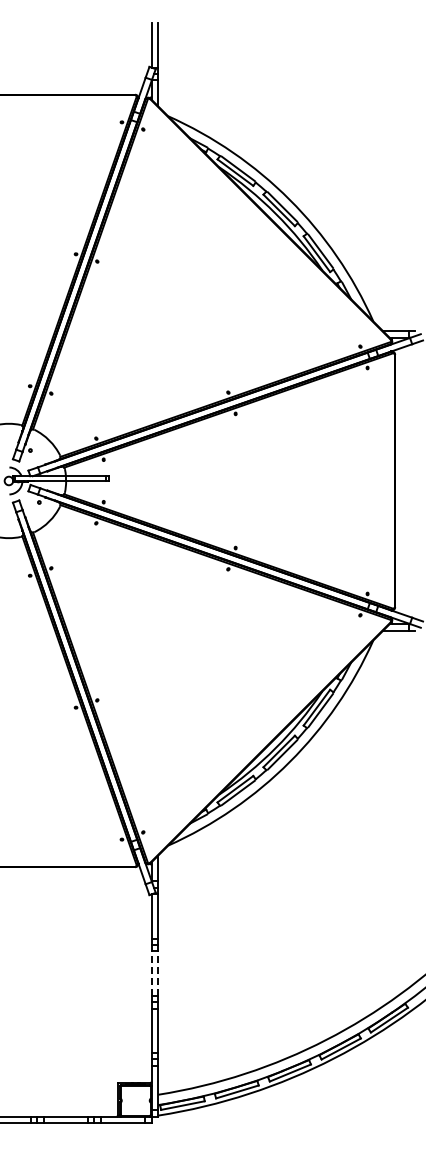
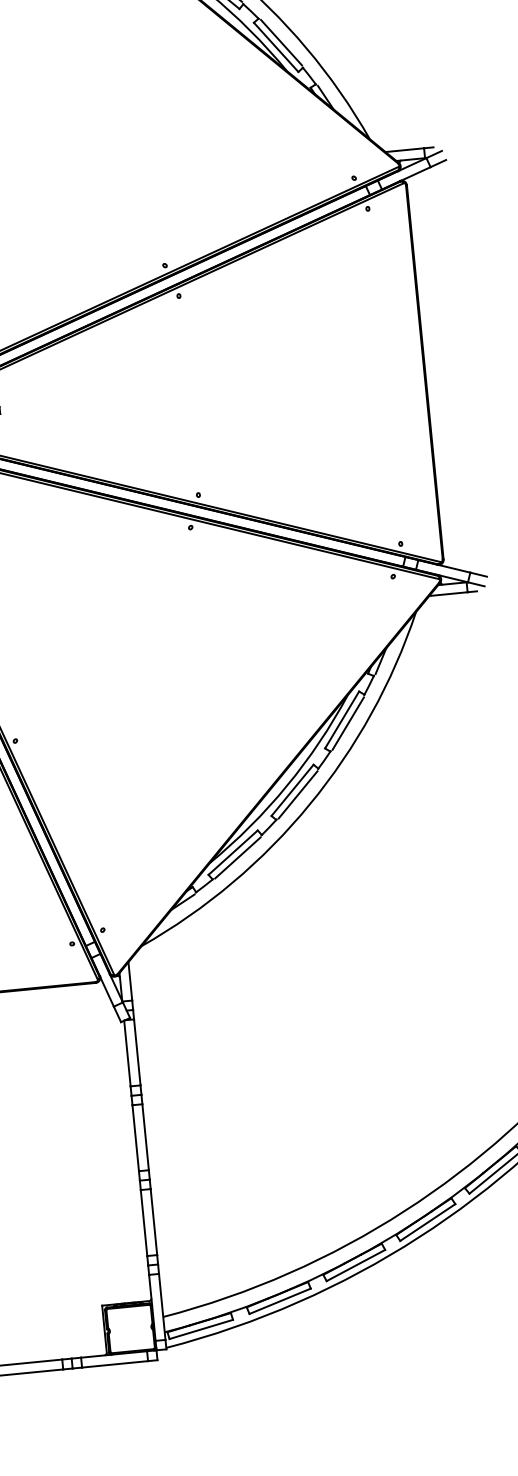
line: (151, 973) -> (135, 1138), dashed -> solid
line: (158, 973) -> (145, 1137), dashed -> solid

